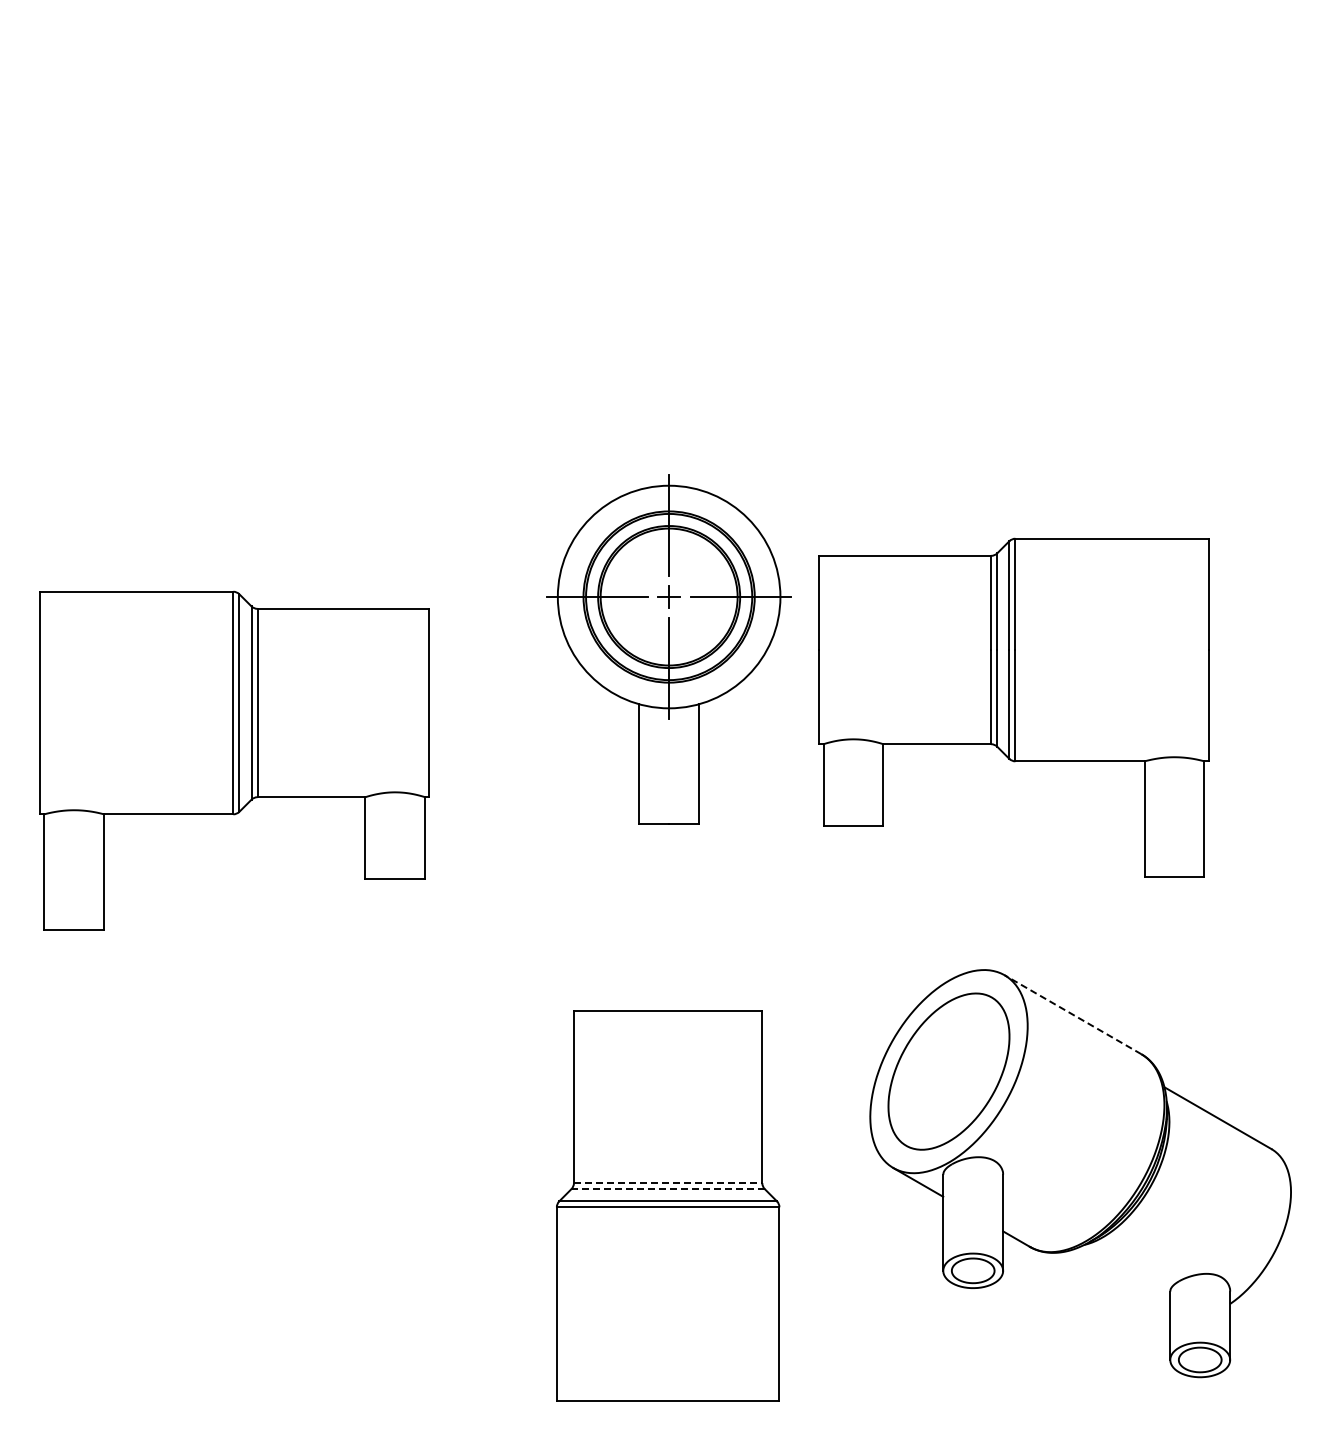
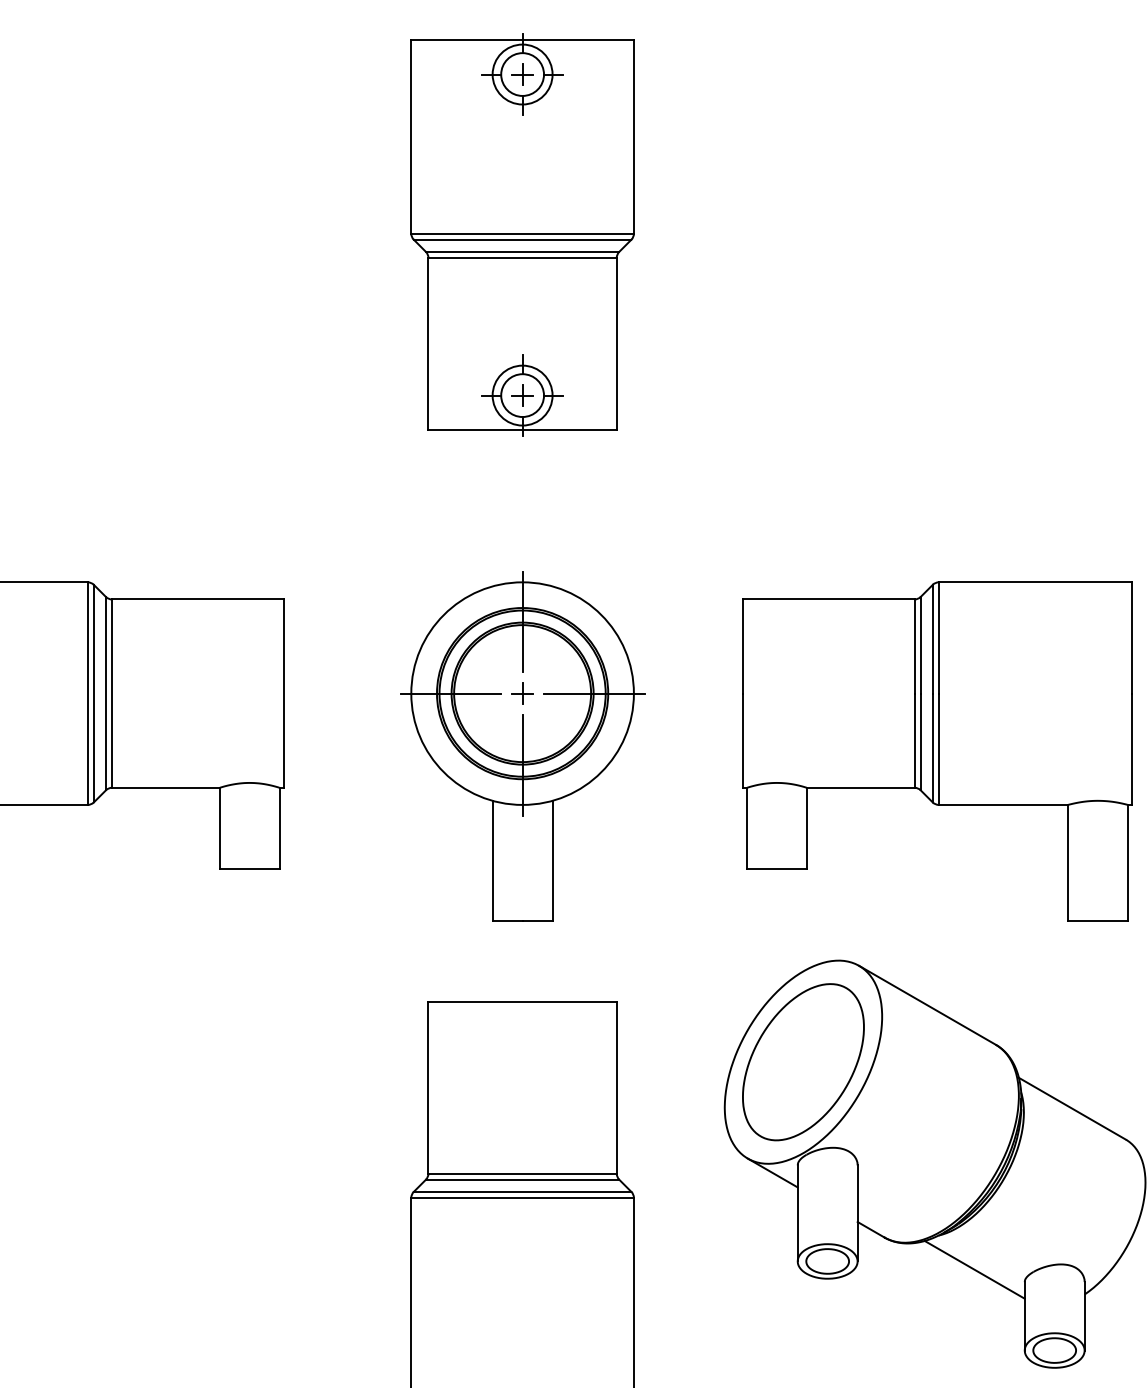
part: (668, 244) -> (522, 235), added
part: (668, 649) -> (521, 746), moved
part: (1013, 707) -> (936, 751), moved
line: (1073, 1014) -> (927, 1005), dashed -> solid
line: (668, 1183) -> (522, 1174), dashed -> solid
line: (668, 1189) -> (522, 1180), dashed -> solid
line: (1120, 1279) -> (974, 1270), added

